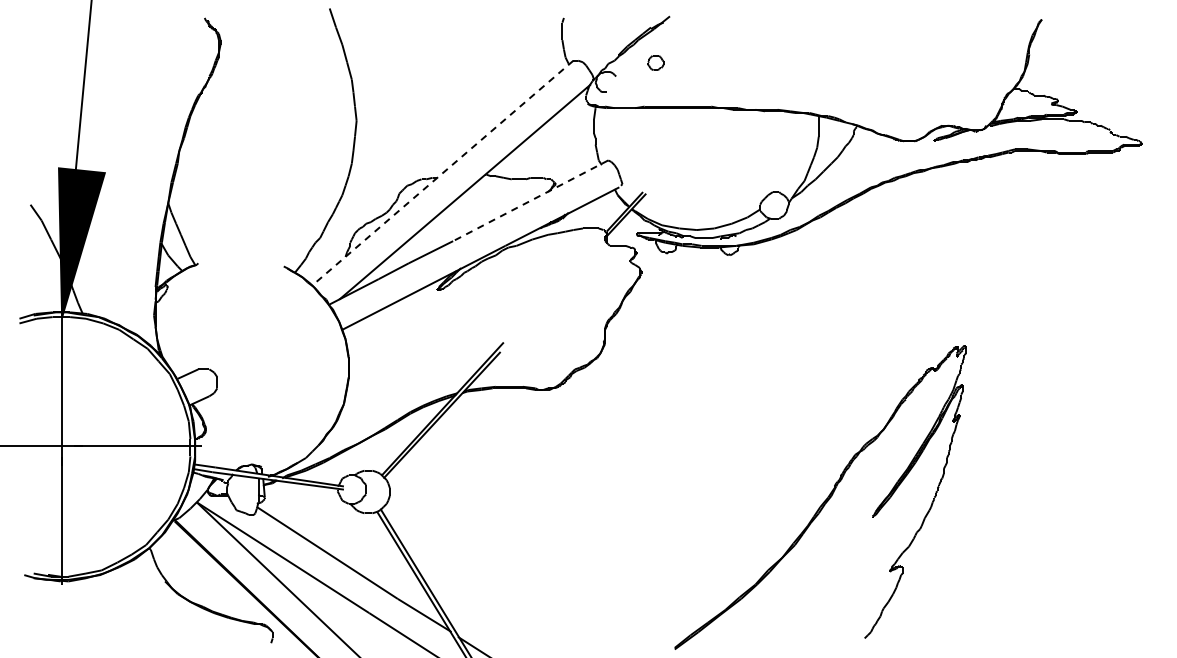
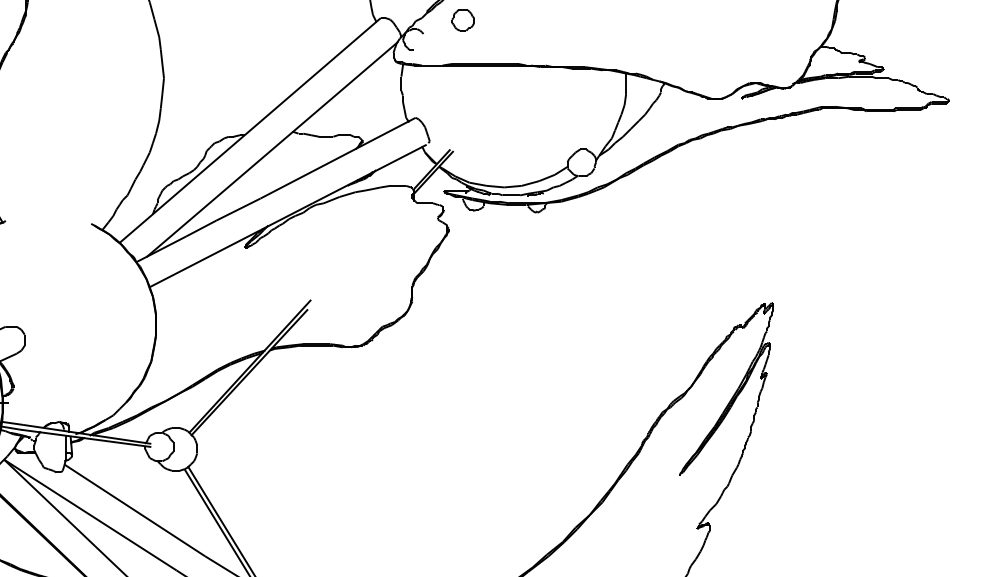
part: (655, 62) -> (462, 19), size x1.43
line: (442, 173) -> (249, 130), dashed -> solid
line: (530, 201) -> (337, 158), dashed -> solid

